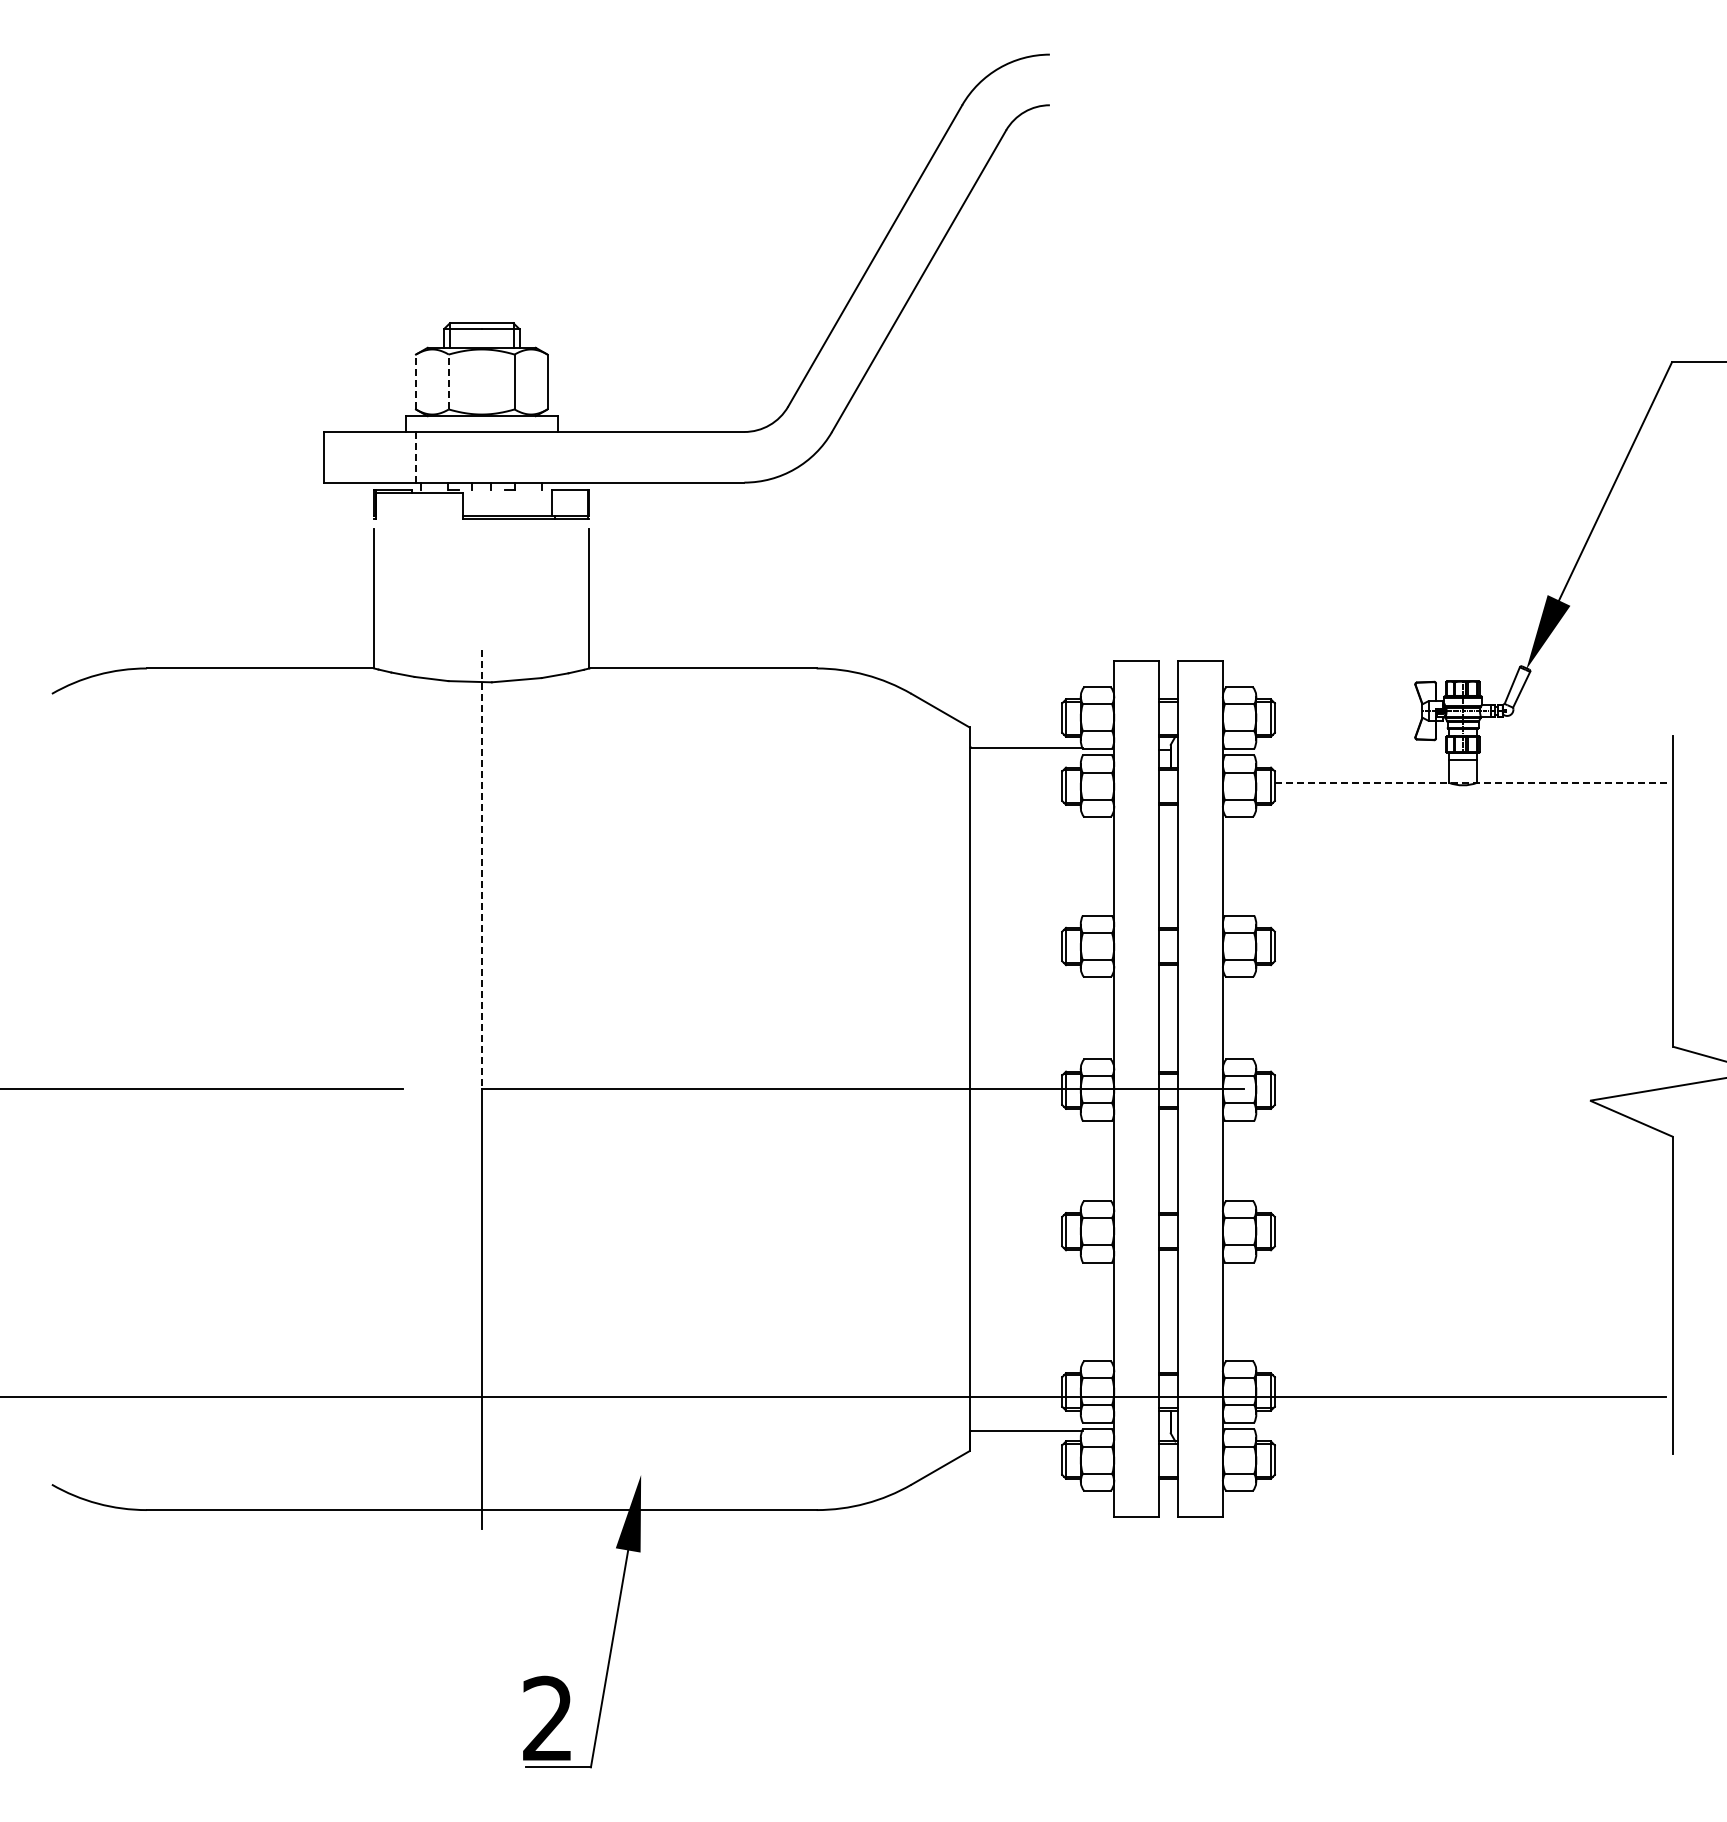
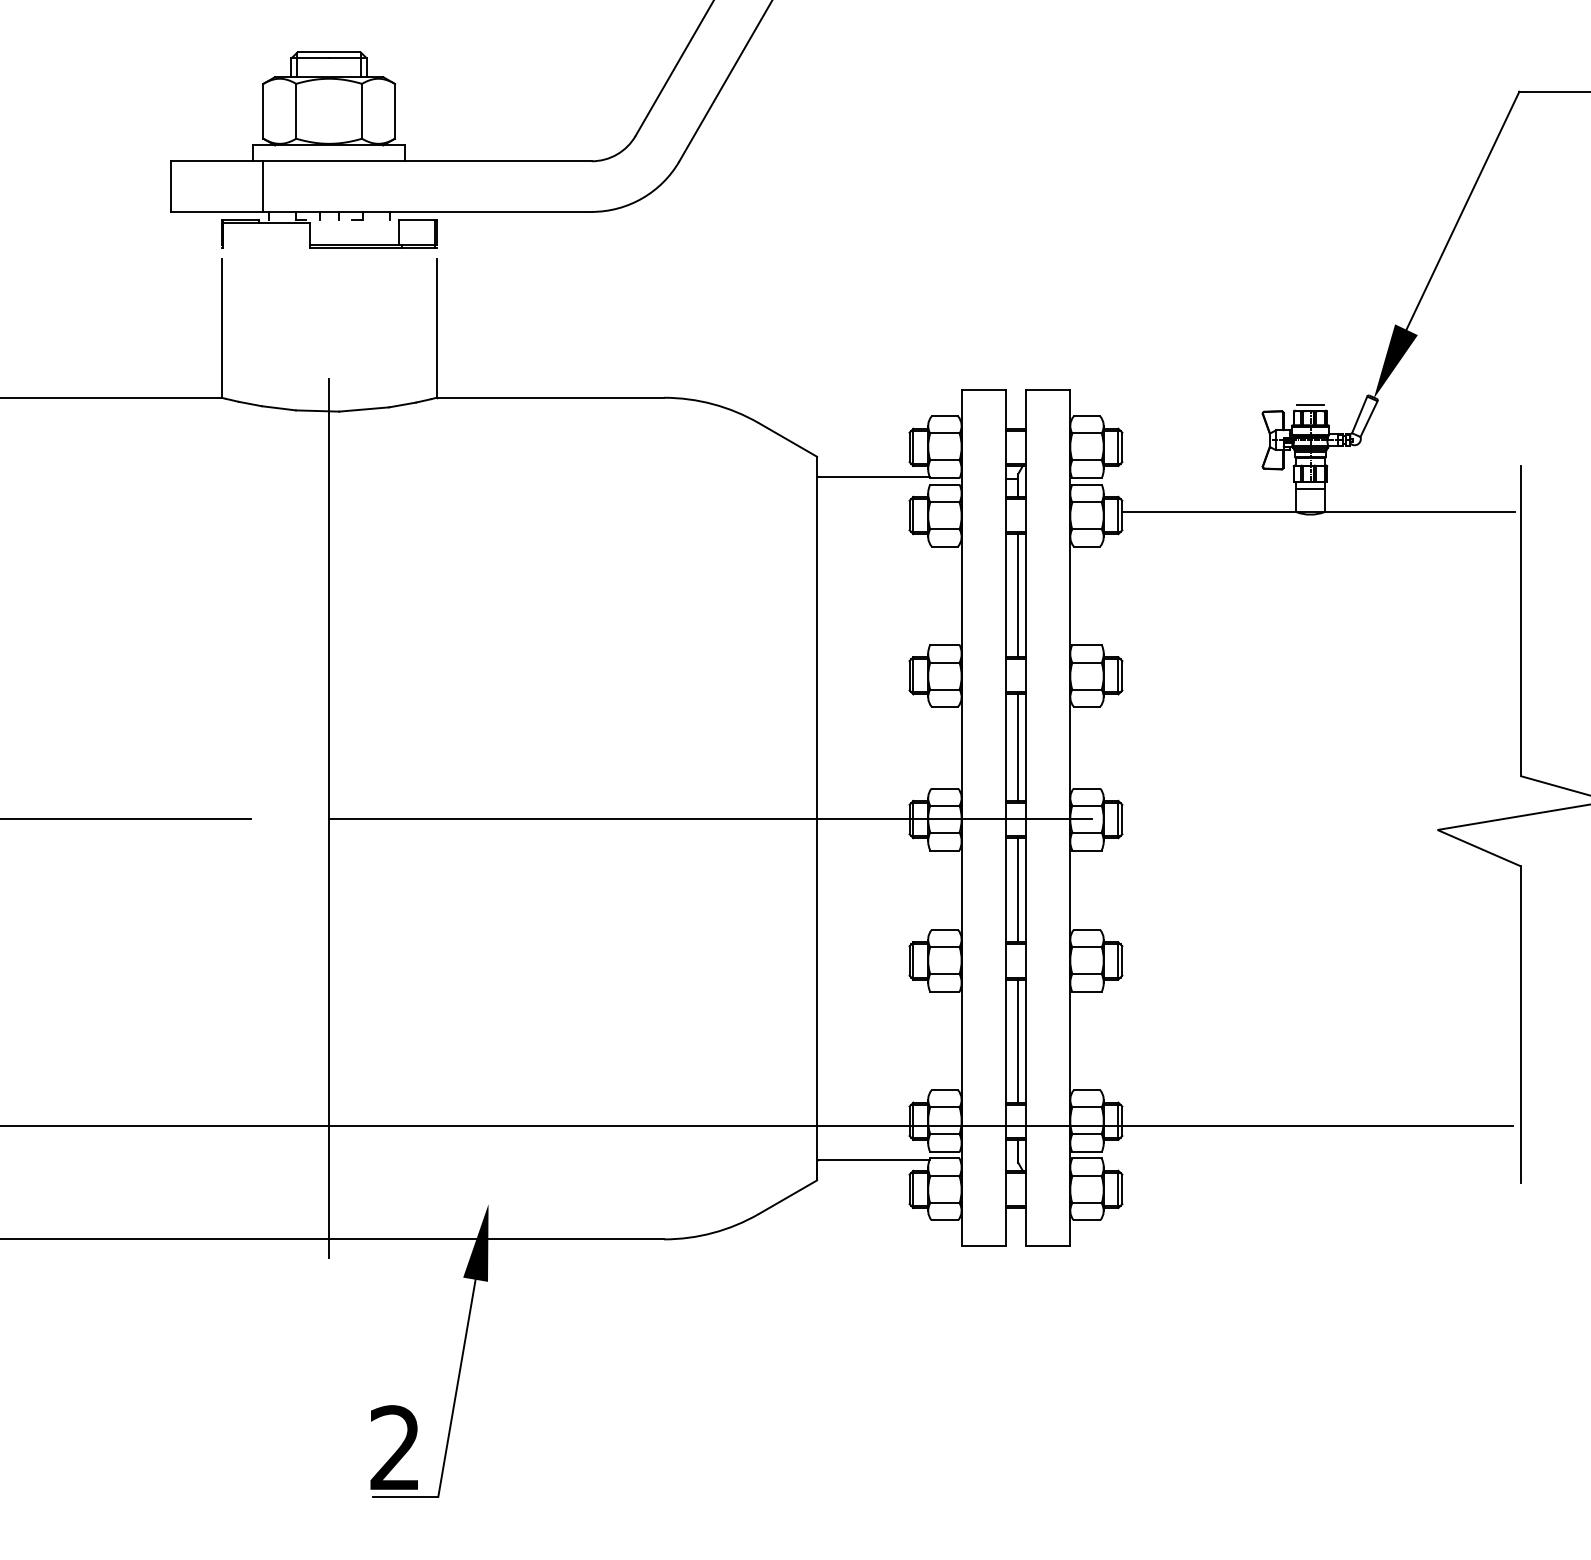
line: (415, 381) -> (262, 110), dashed -> solid
line: (448, 381) -> (295, 110), dashed -> solid
line: (415, 456) -> (262, 185), dashed -> solid
line: (1462, 675) -> (1309, 404), added
line: (1471, 782) -> (1318, 511), dashed -> solid
line: (1170, 865) -> (1017, 594), added
line: (481, 869) -> (328, 598), dashed -> solid
line: (1170, 1018) -> (1017, 747), added
line: (1170, 1160) -> (1017, 889), added
line: (1170, 1311) -> (1017, 1040), added

